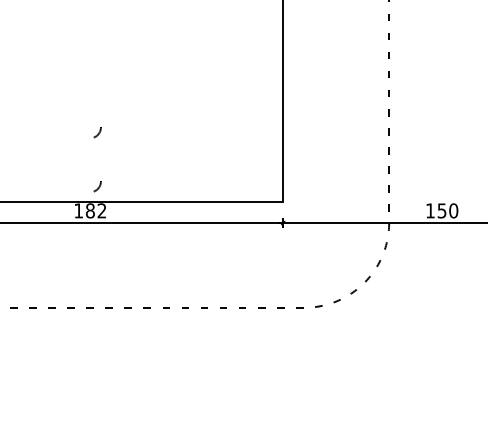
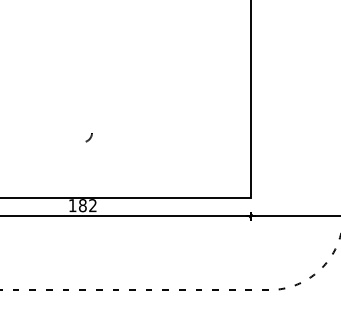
part: (97, 186) -> (89, 184), removed

